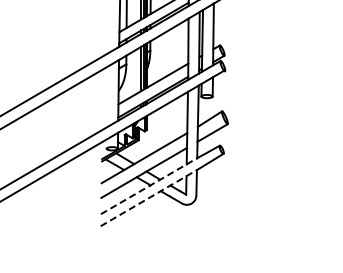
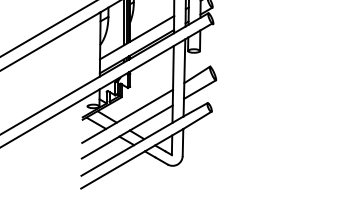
line: (149, 186) -> (132, 146), dashed -> solid
line: (148, 198) -> (131, 159), dashed -> solid

